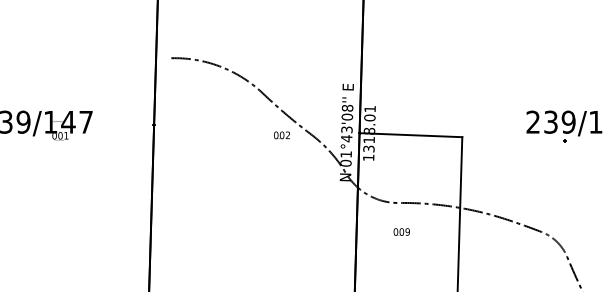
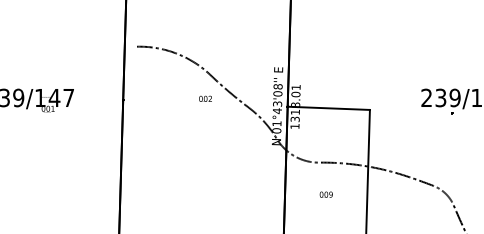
text: (281, 135) -> (205, 98), moved
text: (401, 231) -> (326, 194), moved

